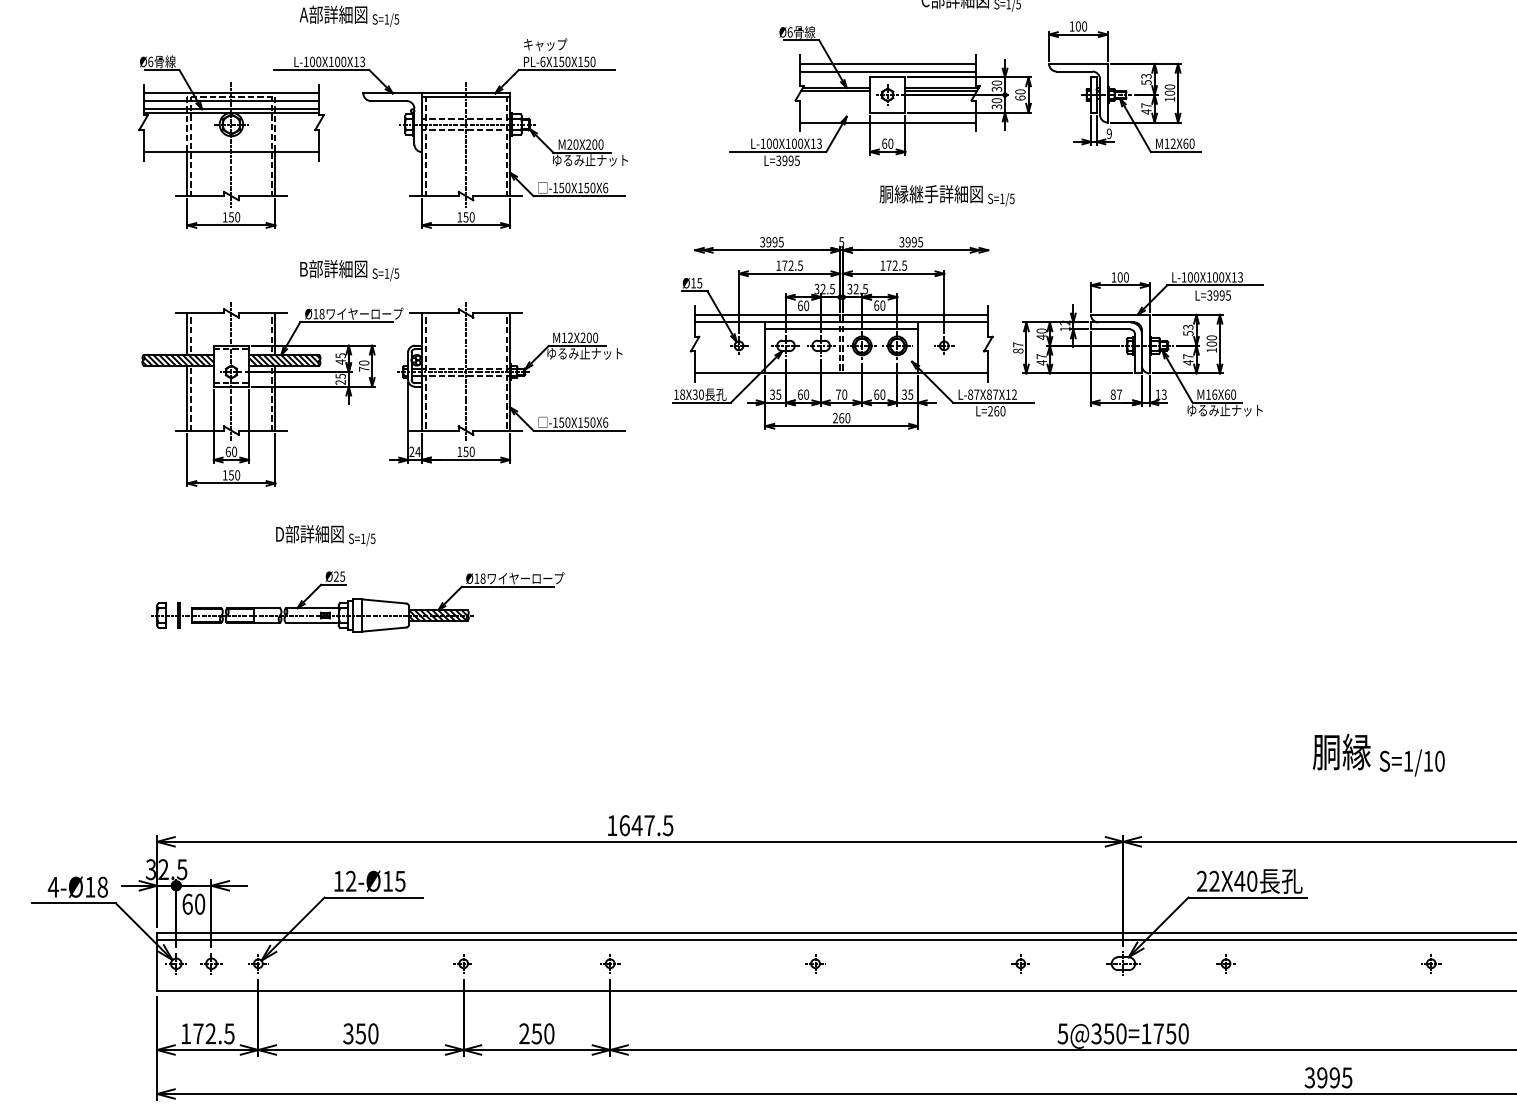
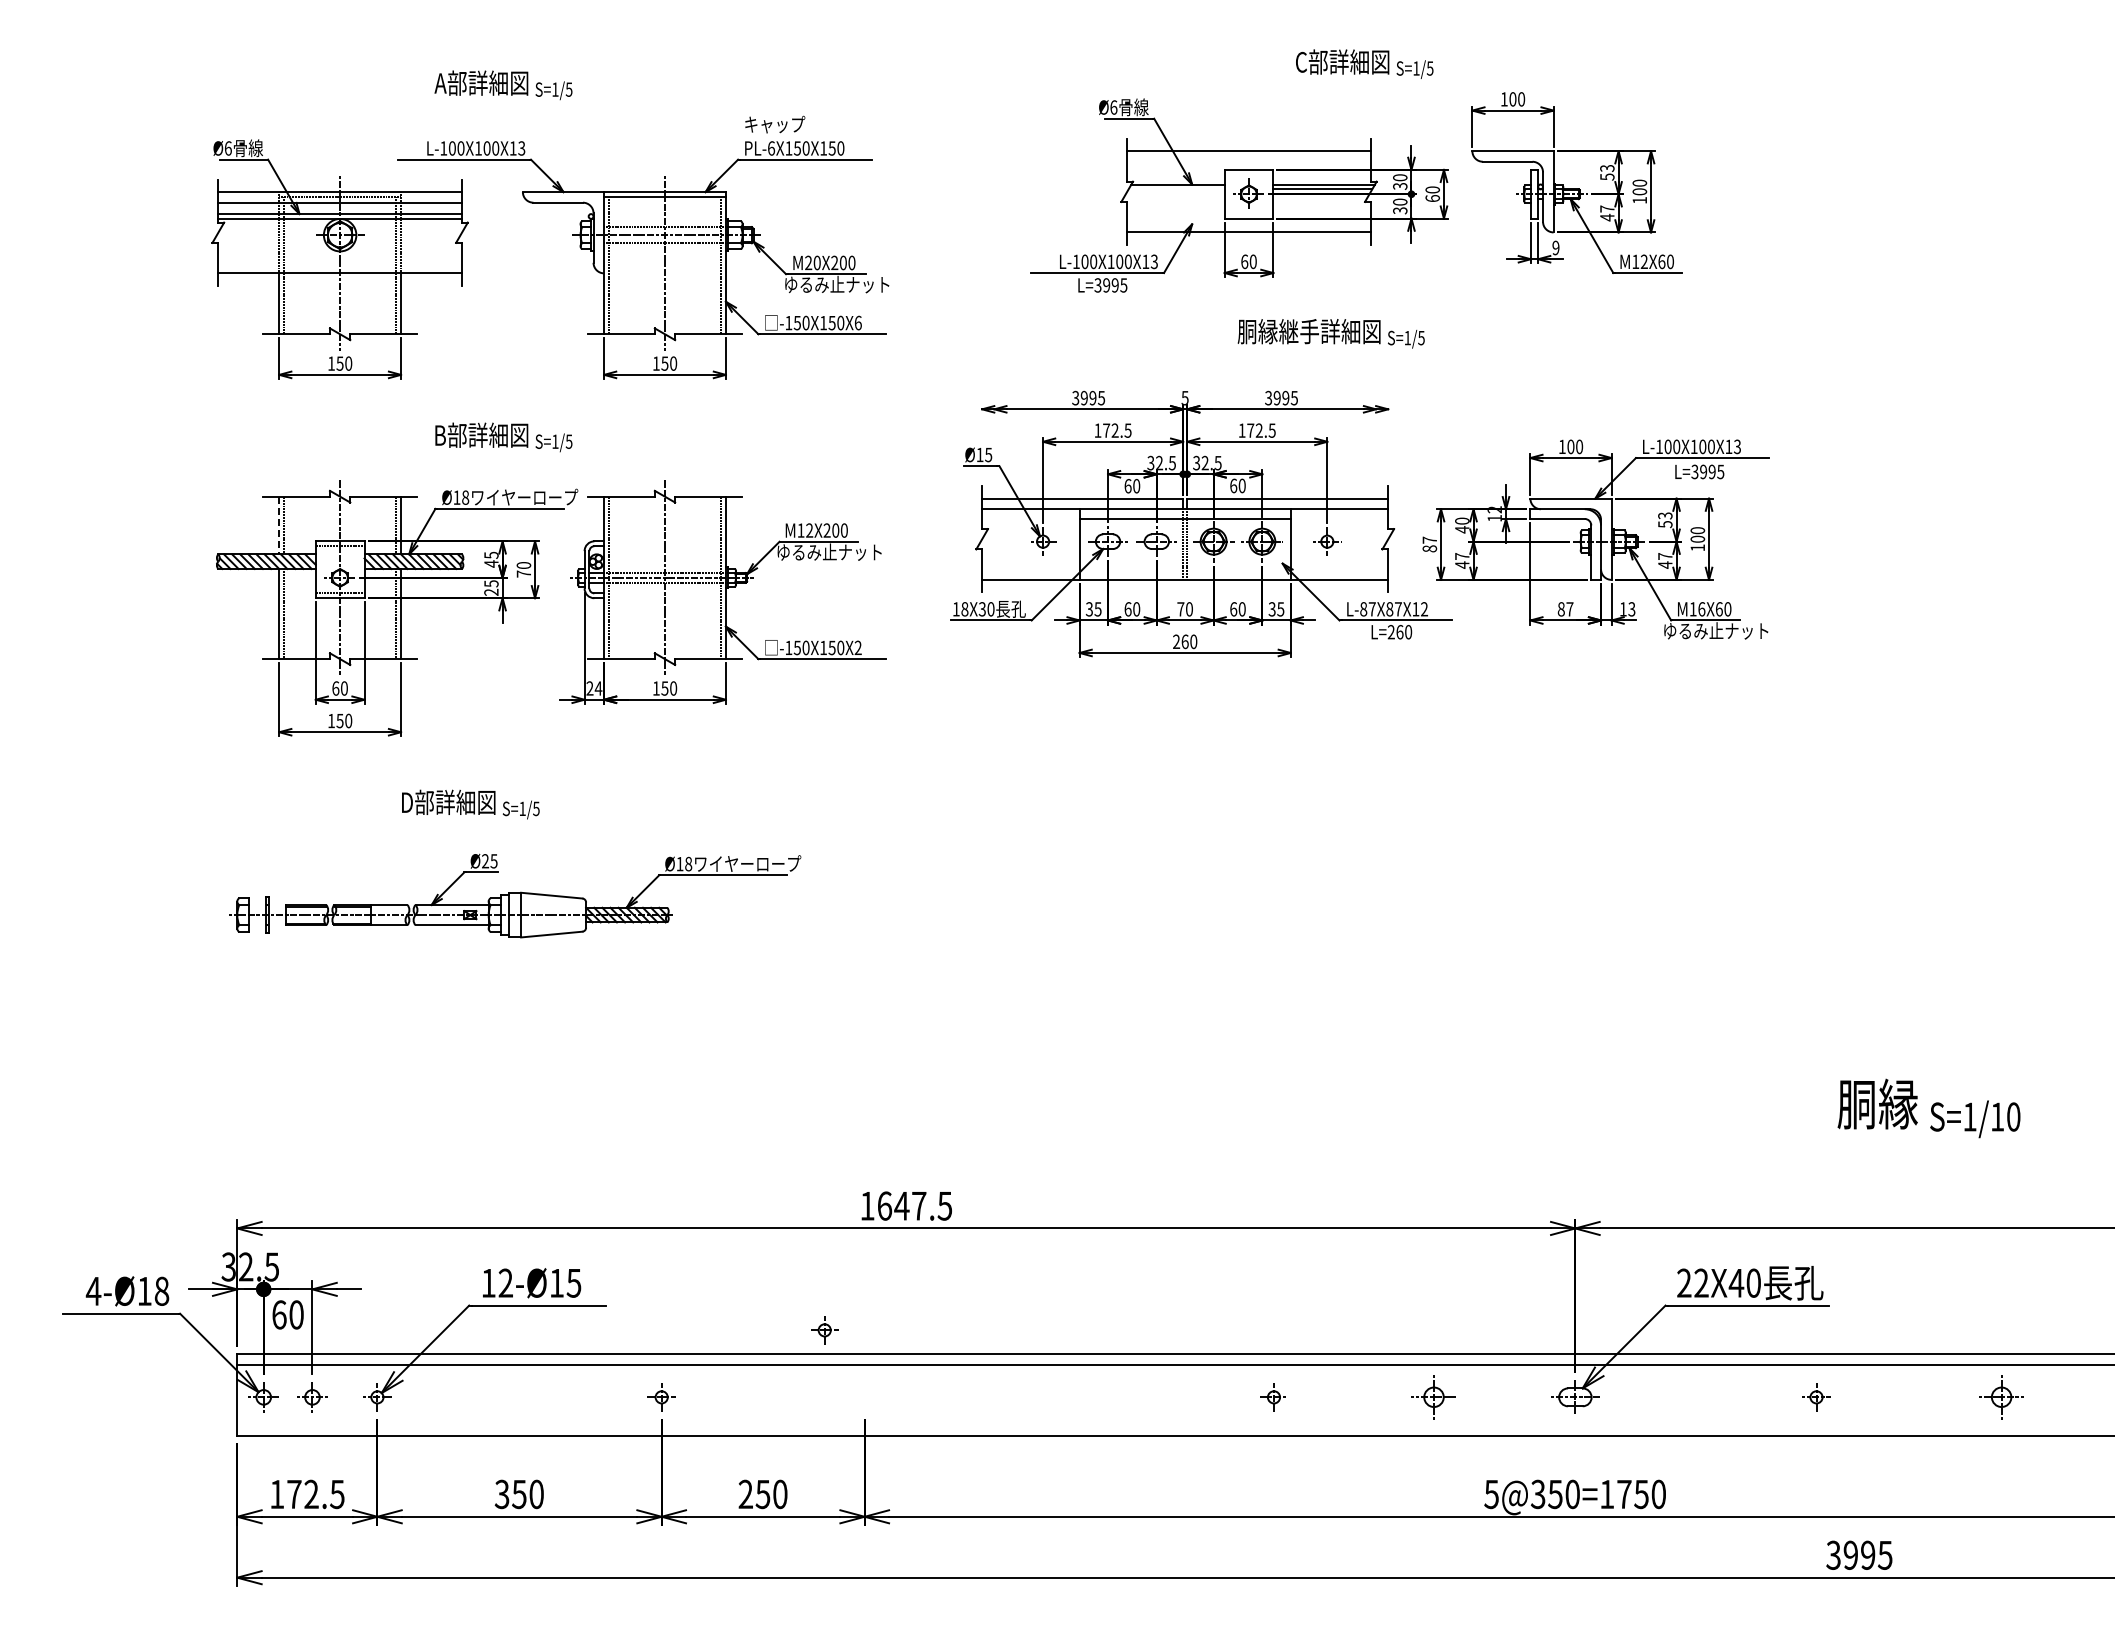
line: (887, 71) -> (1248, 161), removed
line: (835, 91) -> (1176, 189), removed
line: (187, 334) -> (279, 525), solid -> dashed
text: (605, 422) -> (857, 647), -150X150X6 -> -150X150X2
part: (610, 963) -> (824, 1330), moved
part: (814, 963) -> (1272, 1397), moved
part: (1019, 963) -> (1431, 1397), size x1.6
part: (1226, 963) -> (1816, 1397), moved
part: (1431, 963) -> (2001, 1397), size x1.6

